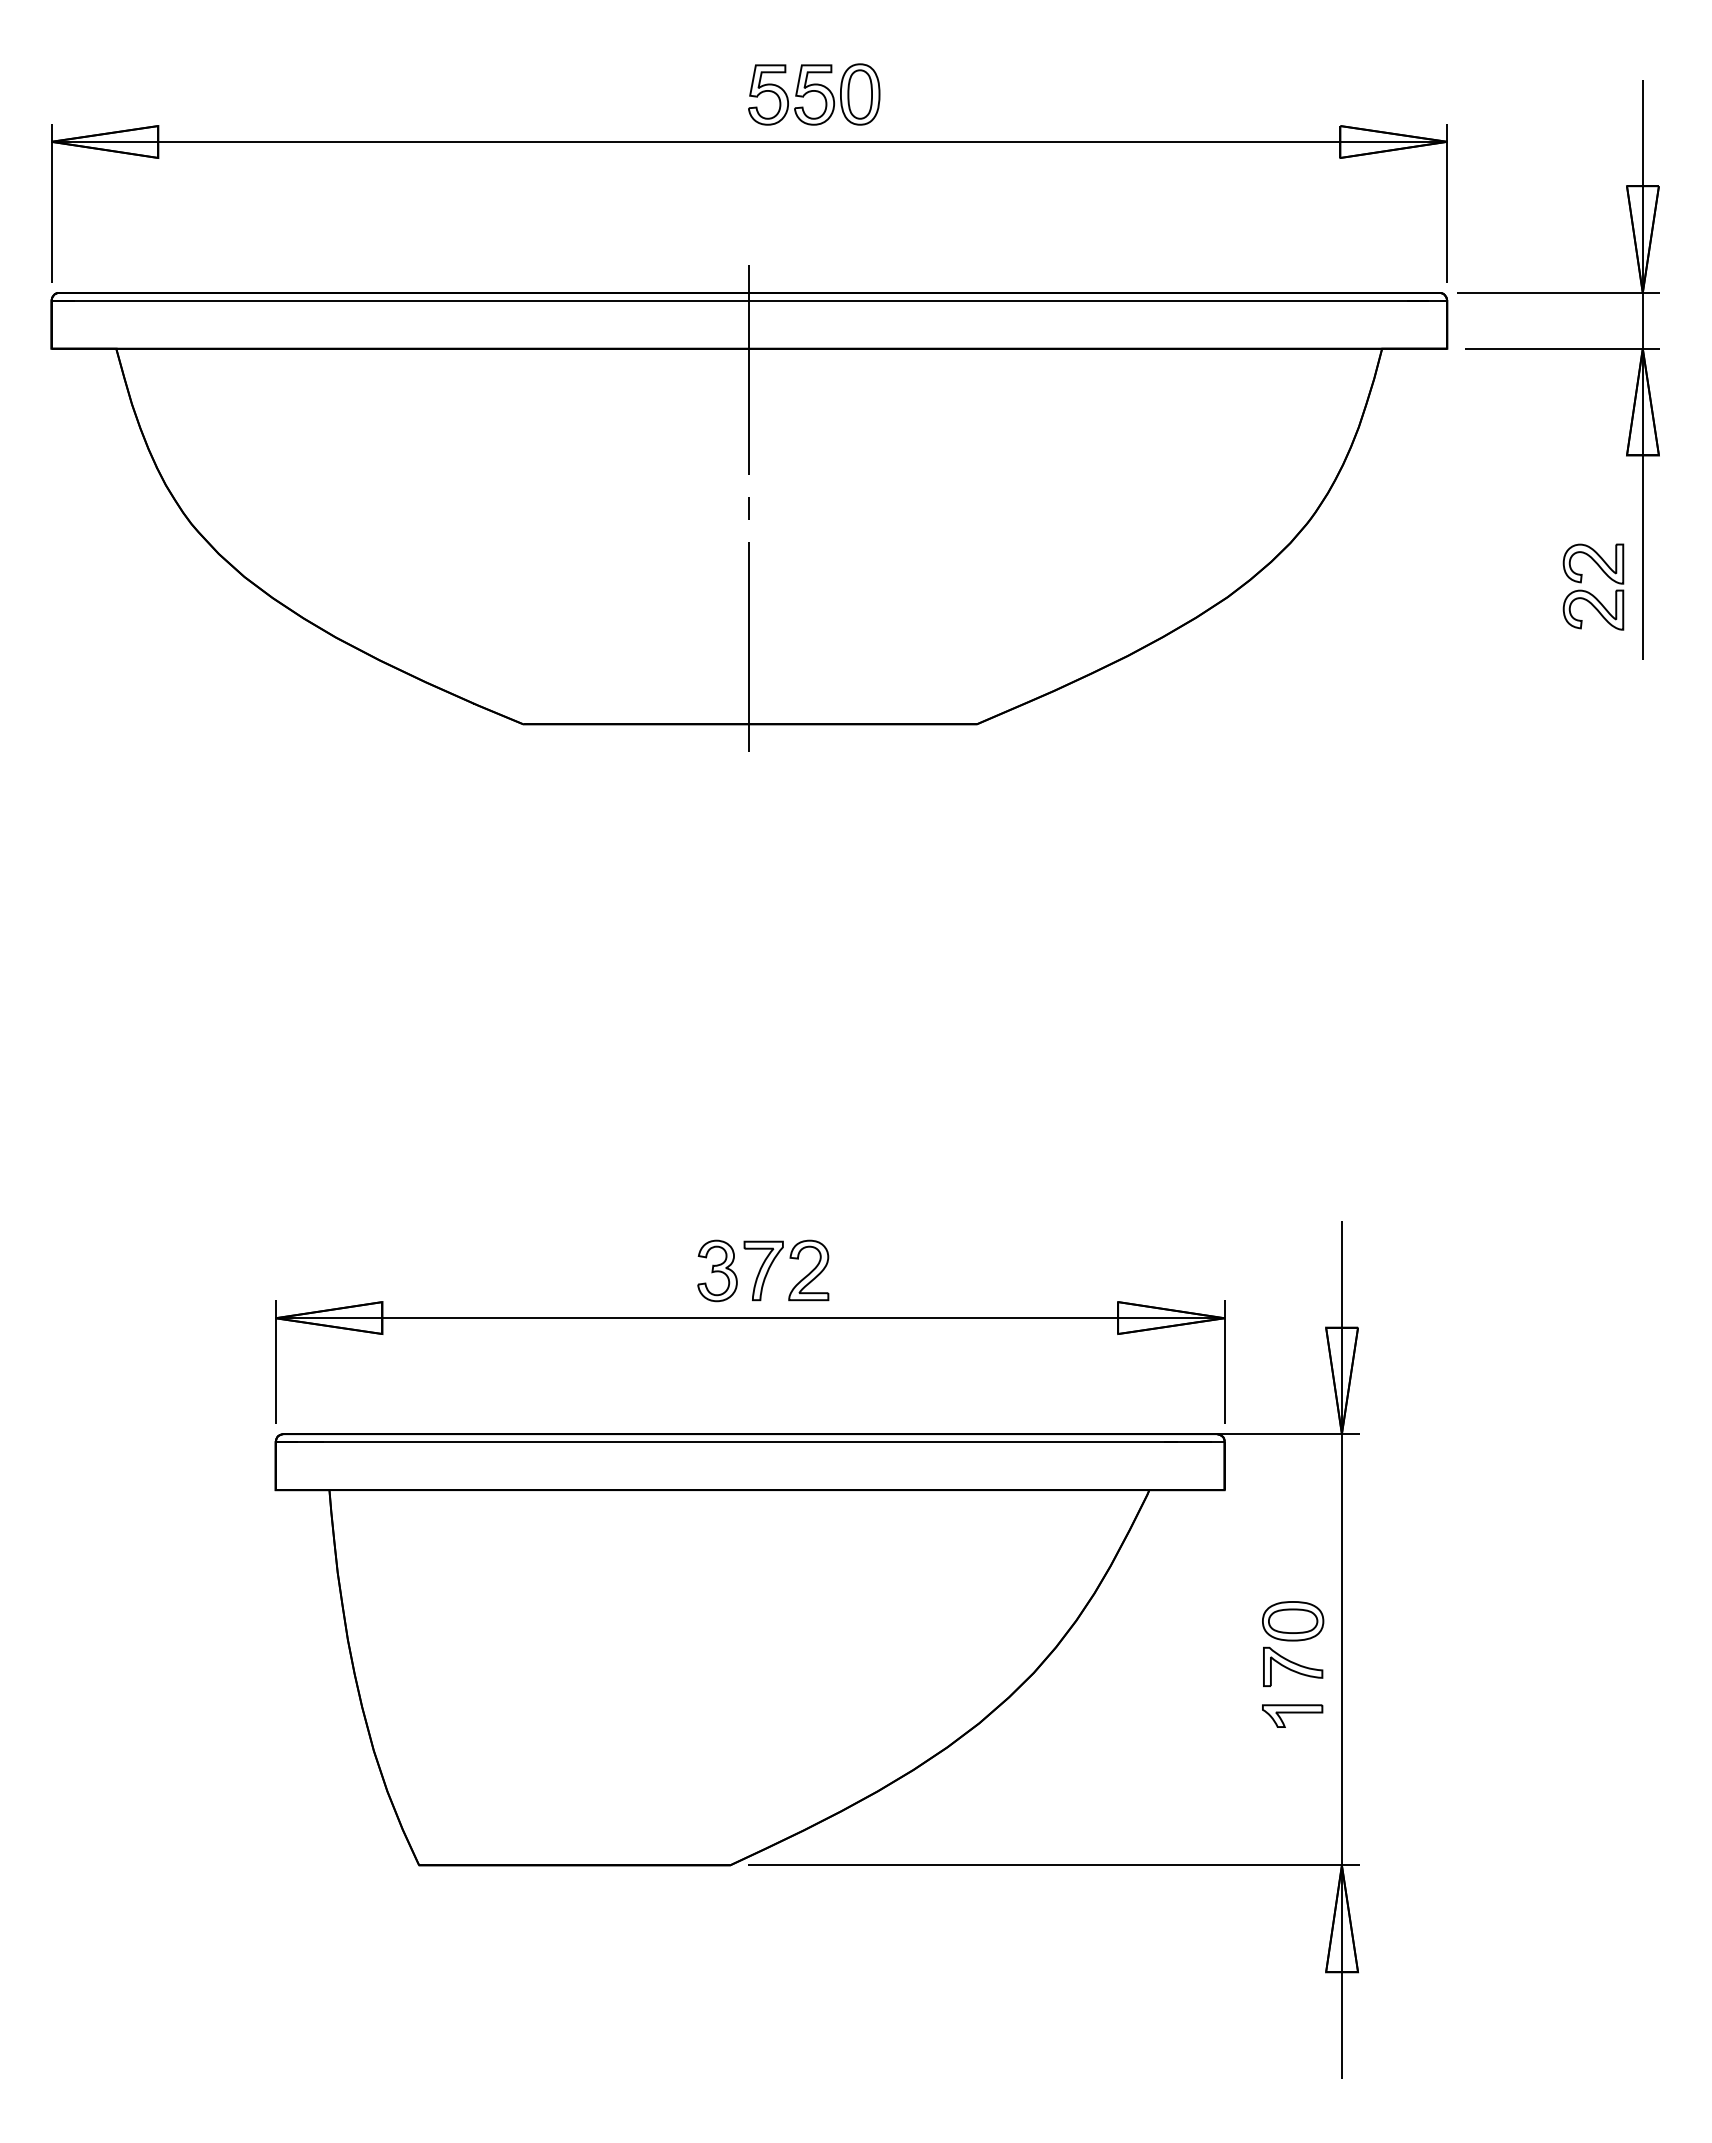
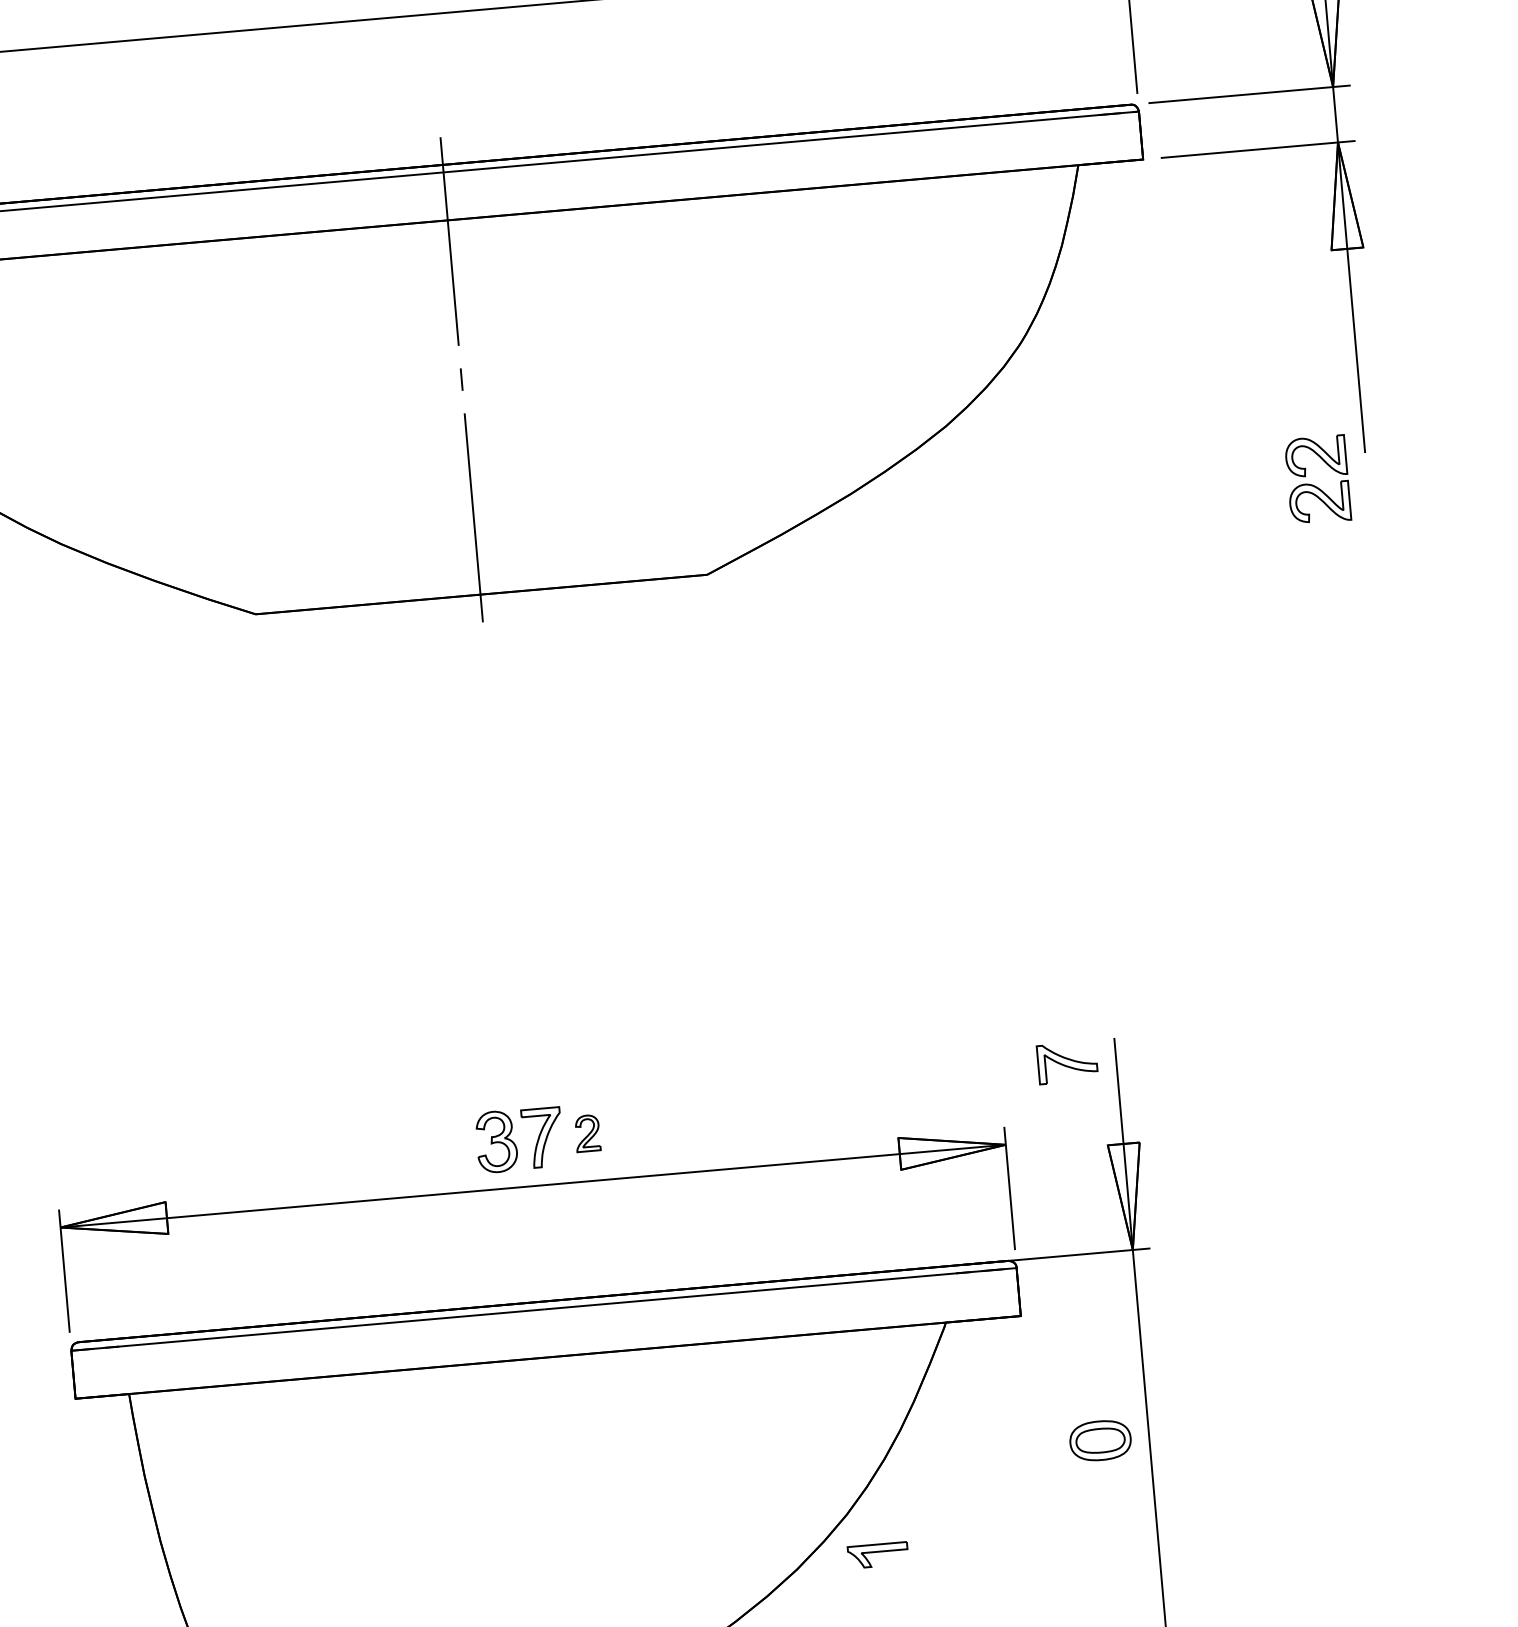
part: (1590, 592) -> (1315, 485), moved
part: (808, 1270) -> (587, 1133), size x0.6
part: (1293, 1666) -> (1067, 1062), moved
part: (1292, 1715) -> (878, 1554), moved

